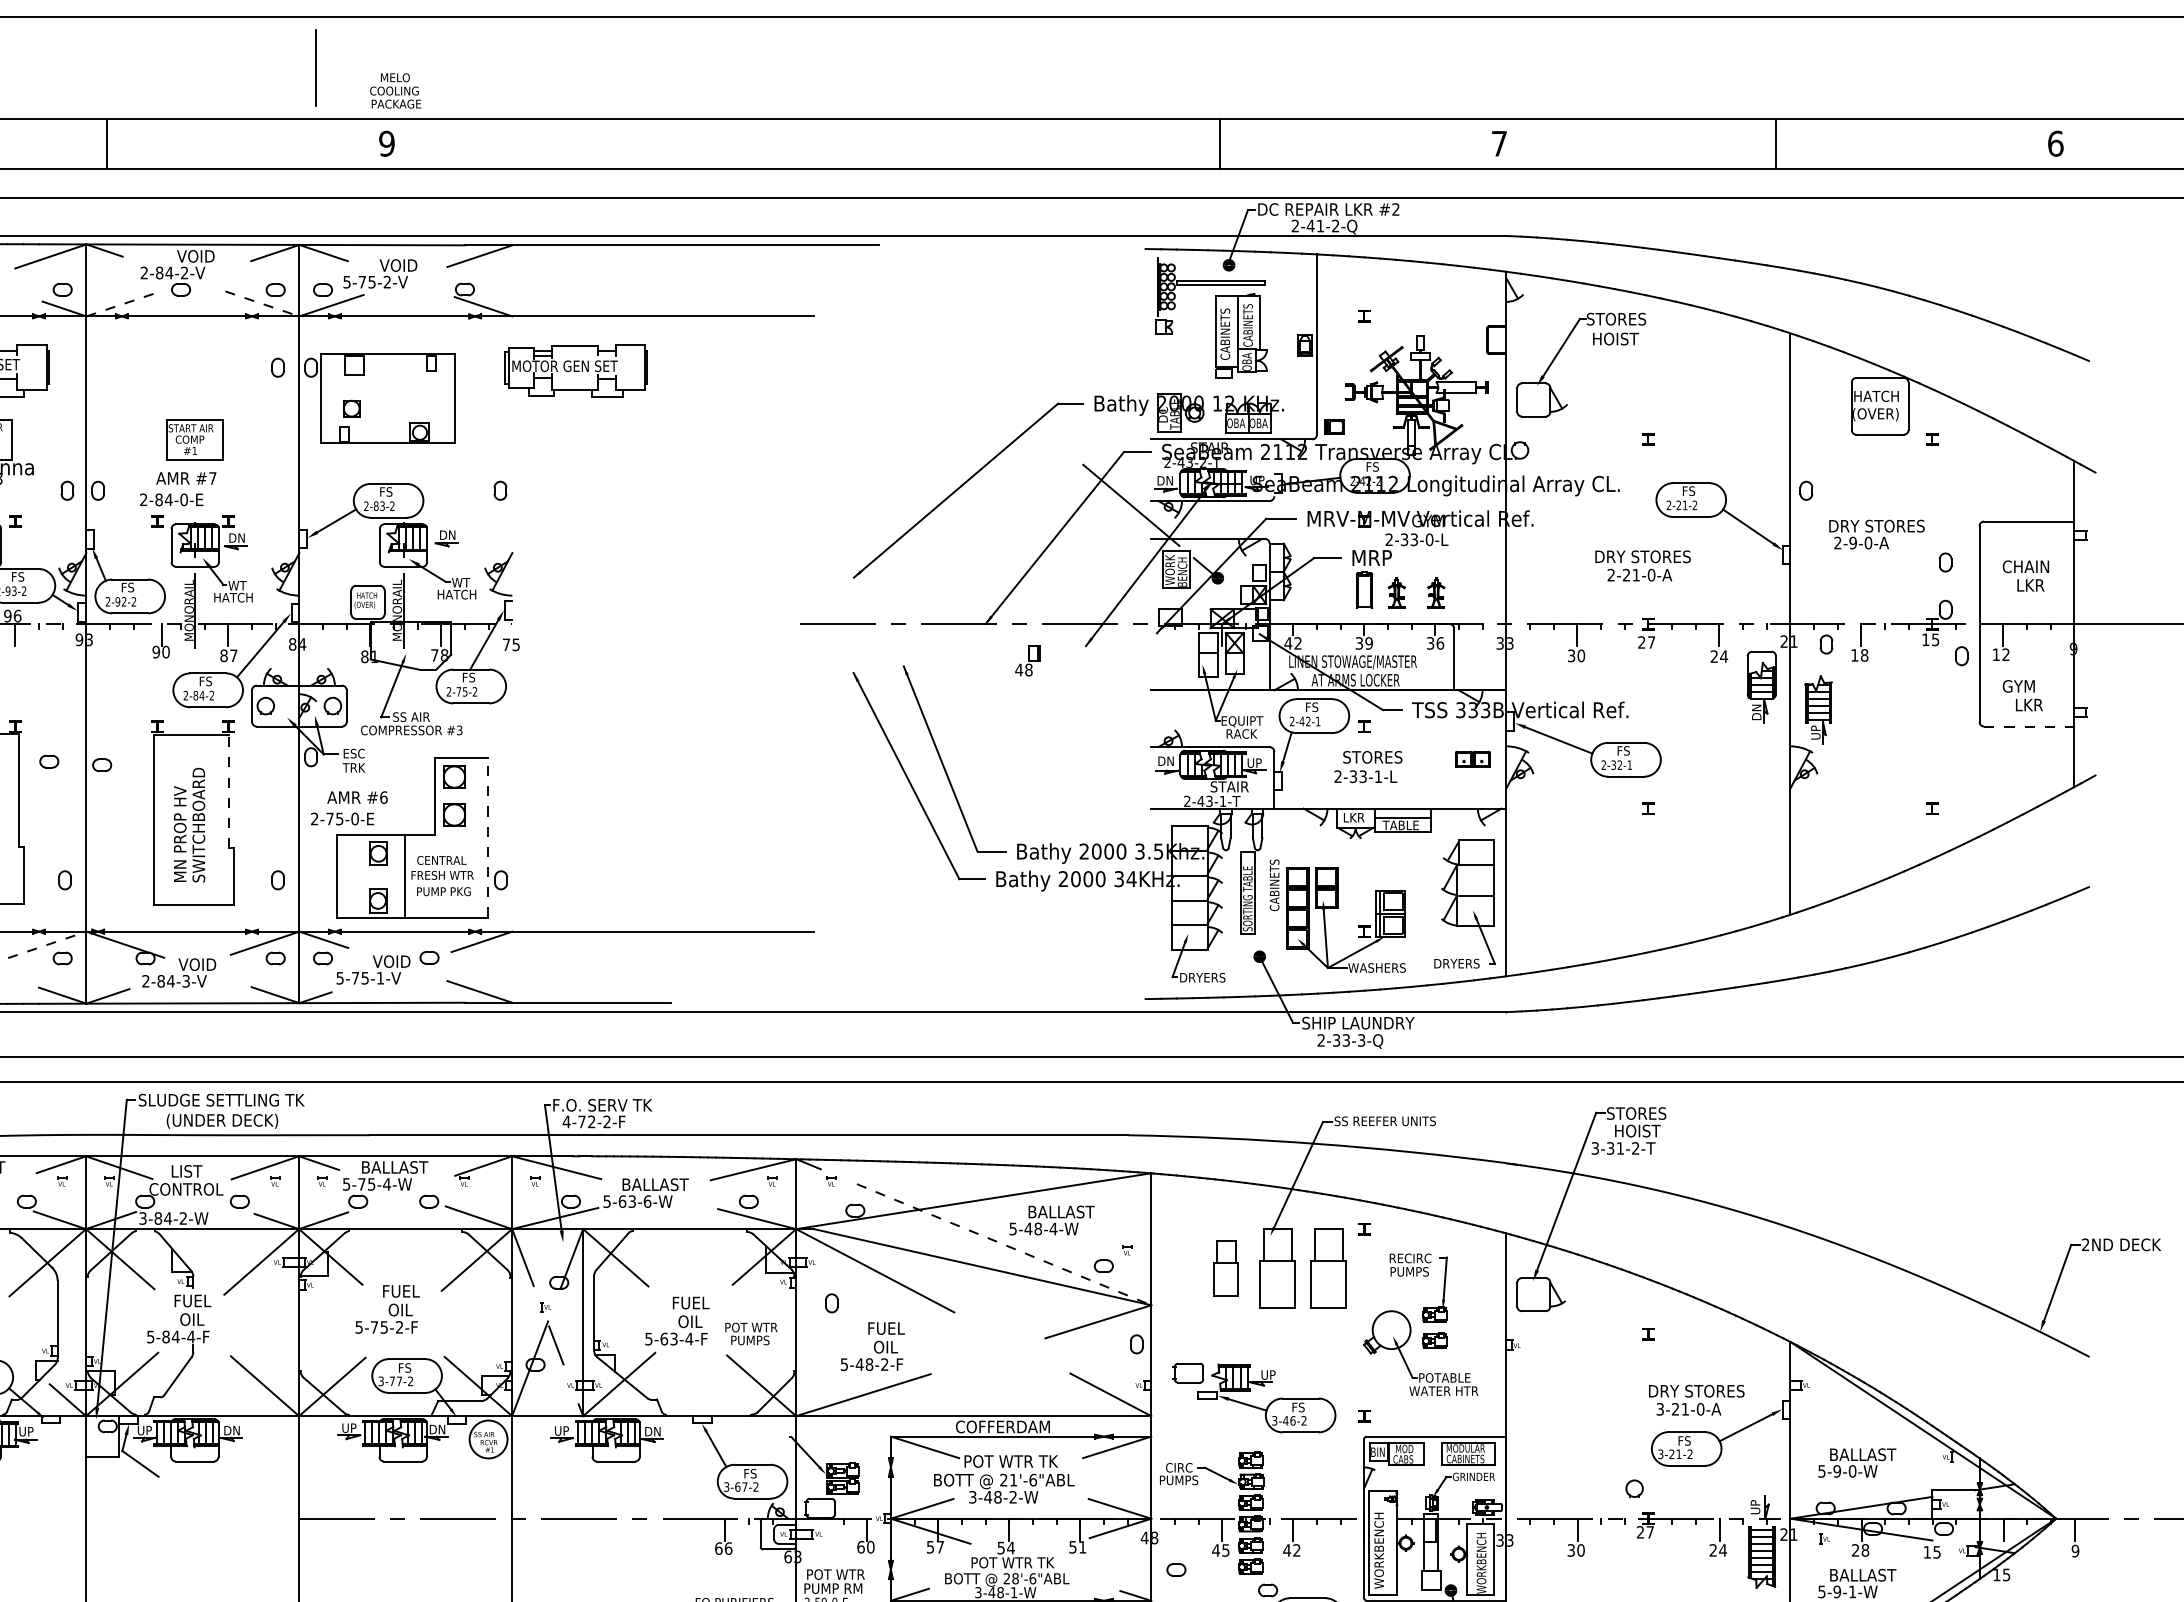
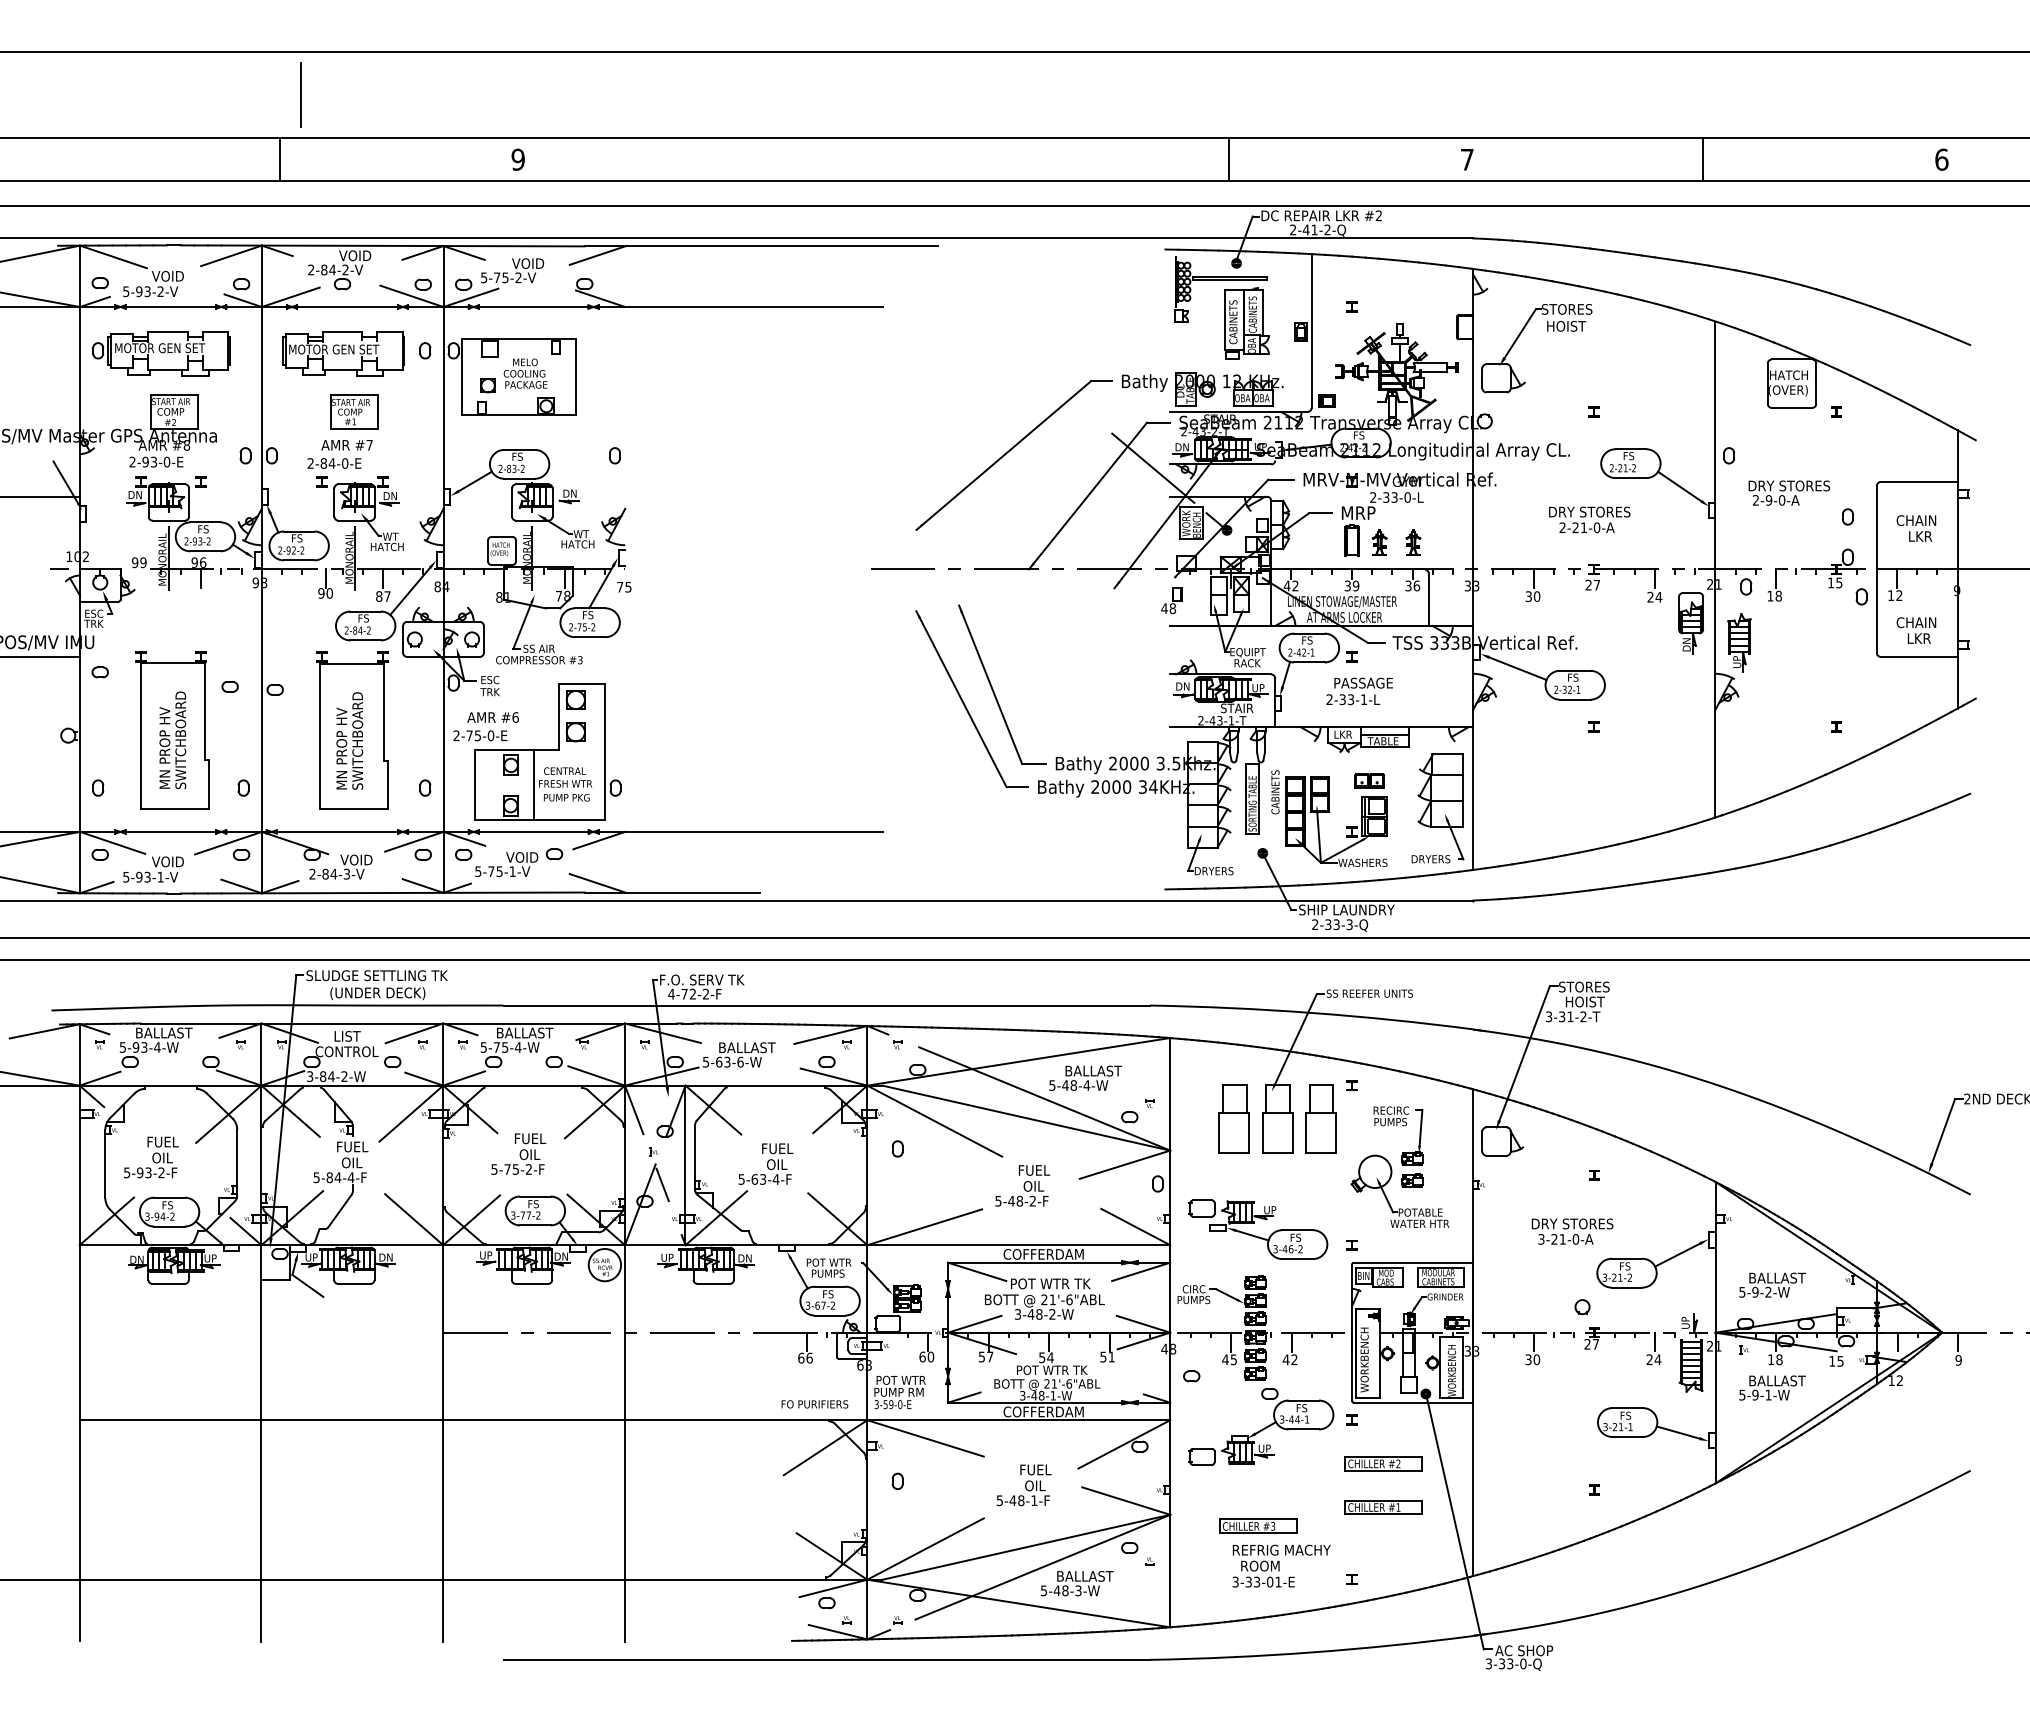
line: (314, 67) -> (300, 94), moved
text: (395, 90) -> (525, 373), moved
line: (263, 304) -> (412, 296), dashed -> solid
line: (120, 305) -> (290, 297), dashed -> solid
part: (576, 370) -> (343, 353), moved
part: (1027, 660) -> (1171, 600), moved
text: (2028, 686) -> (1918, 622), GYM -> CHAIN
line: (2029, 726) -> (1919, 656), dashed -> solid
text: (1377, 756) -> (1363, 682), STORES -> PASSAGE
part: (1472, 758) -> (1369, 780), moved
line: (229, 790) -> (383, 711), dashed -> solid
line: (488, 837) -> (604, 751), dashed -> solid
line: (47, 945) -> (228, 843), dashed -> solid
line: (1003, 1244) -> (1044, 1098), dashed -> solid
part: (1225, 1267) -> (1233, 1118), size x1.43
text: (750, 1333) -> (828, 1267), moved
text: (872, 1346) -> (1022, 1185), moved
text: (1696, 1400) -> (1572, 1231), moved
text: (1852, 1471) -> (1768, 1292), 5-9-0-W -> 5-9-2-W
text: (1856, 1550) -> (1771, 1359), 28 -> 18
text: (2006, 1574) -> (1899, 1380), 15 -> 12
text: (1015, 1578) -> (1054, 1383), 28'-6"ABL -> 21'-6"ABL

